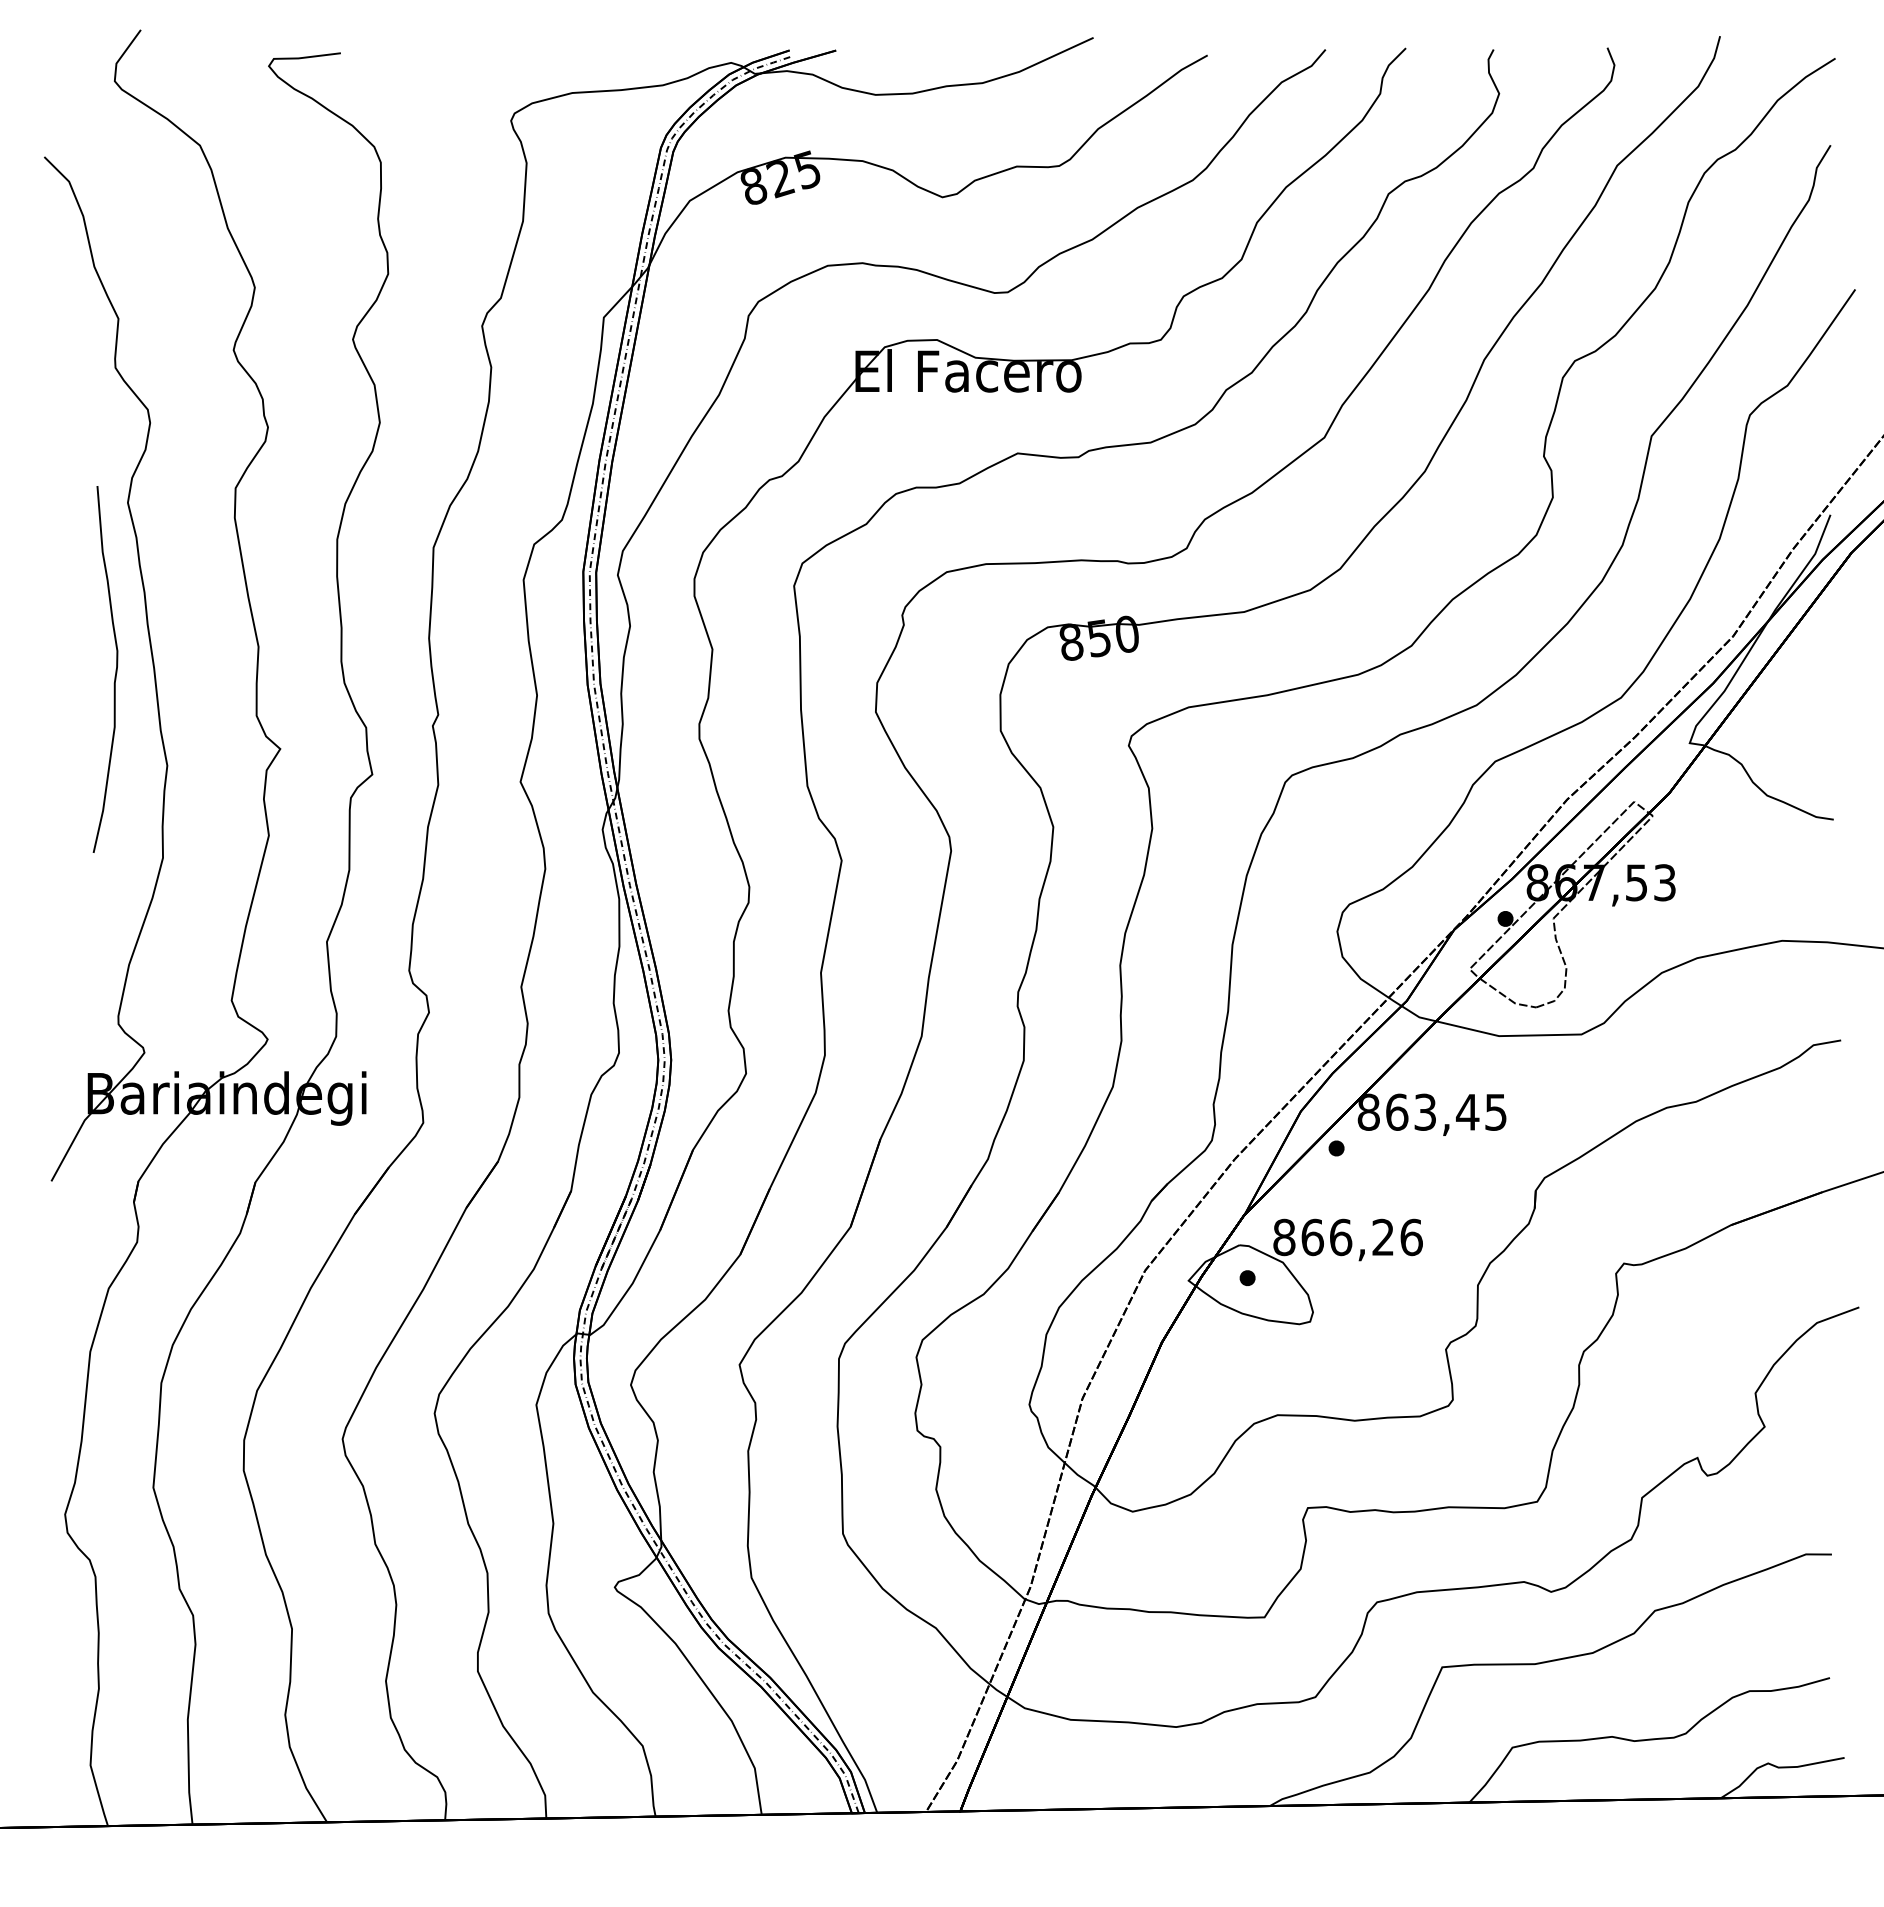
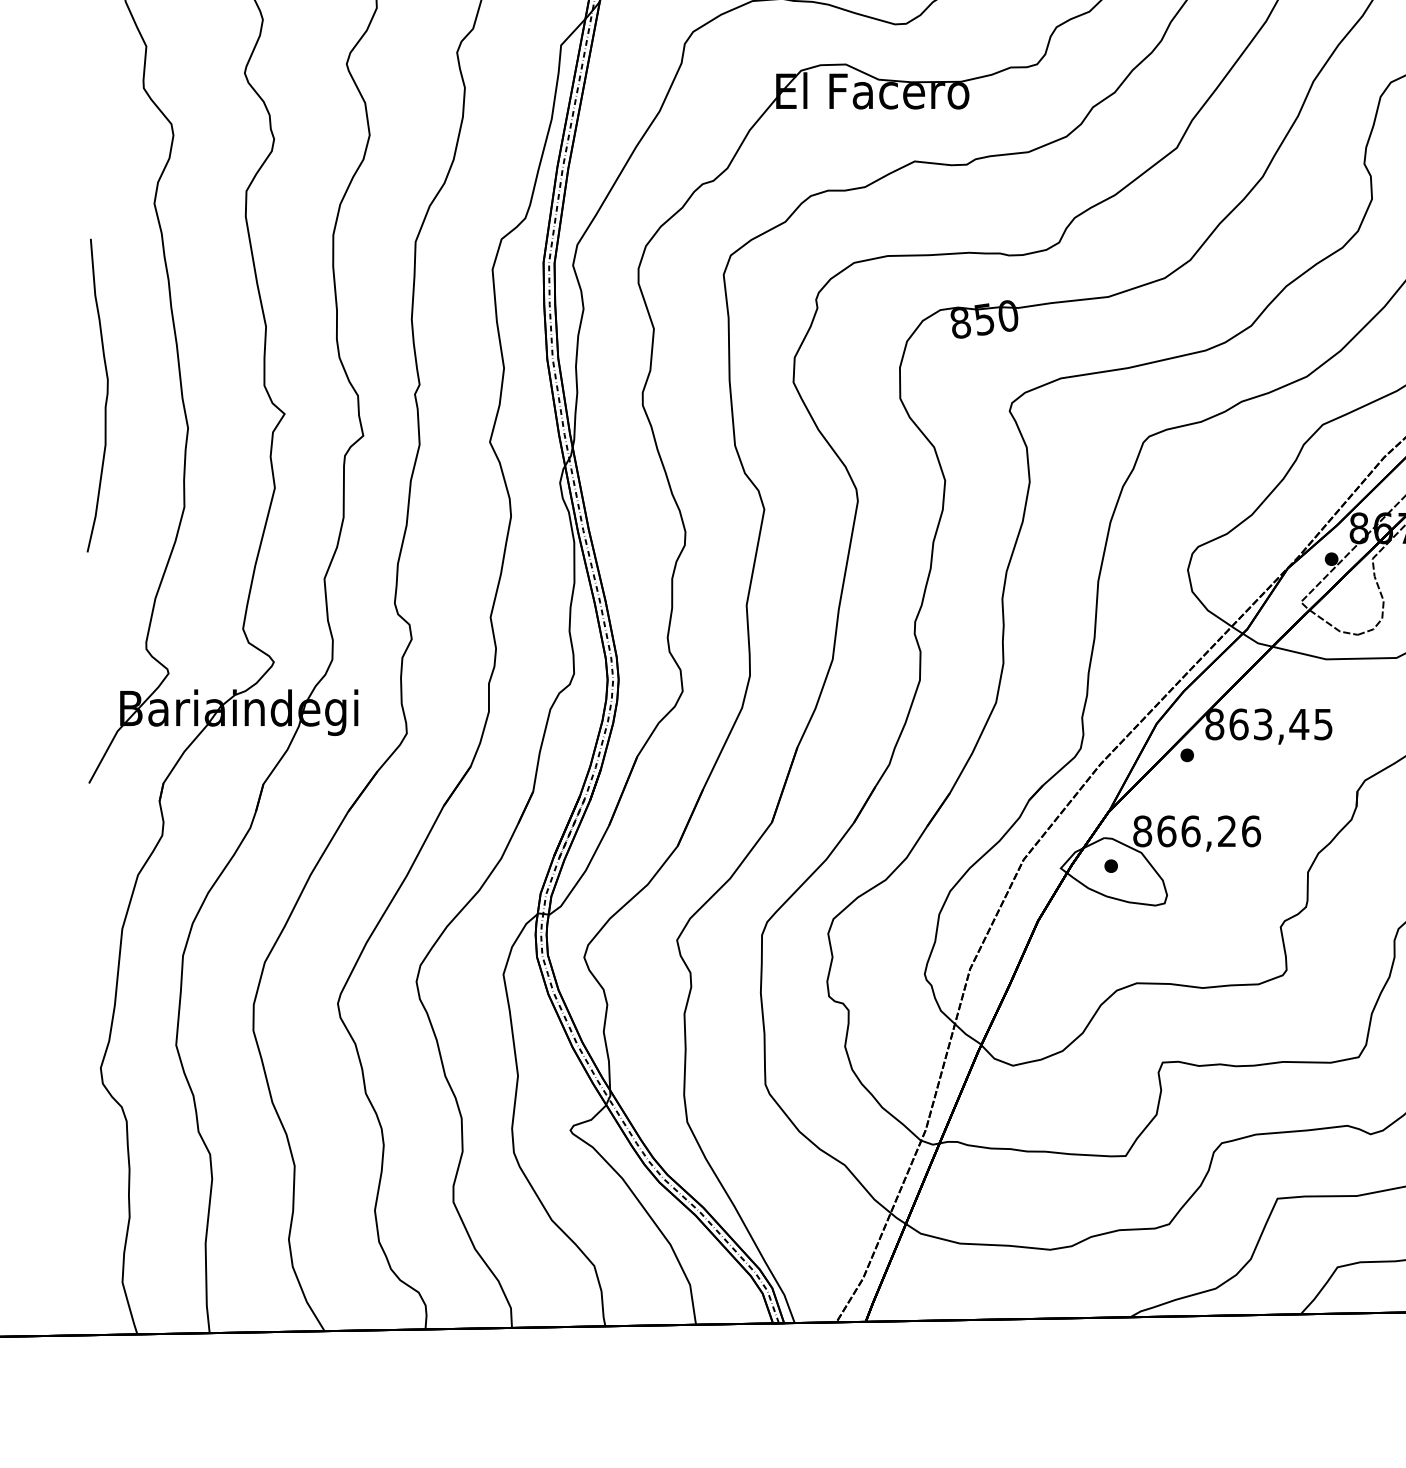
curve: (115, 669) -> (106, 395), moved

